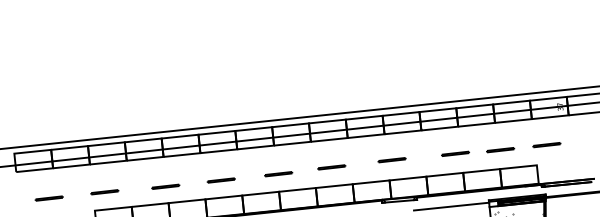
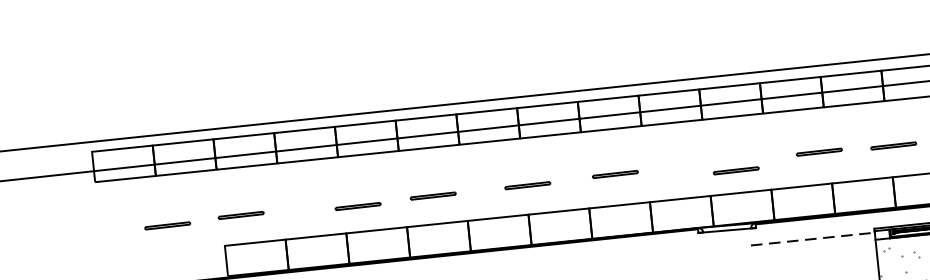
line: (391, 160) -> (735, 171), moved
line: (165, 186) -> (357, 205), moved
line: (48, 198) -> (166, 225), moved
line: (451, 206) -> (812, 238), solid -> dashed

